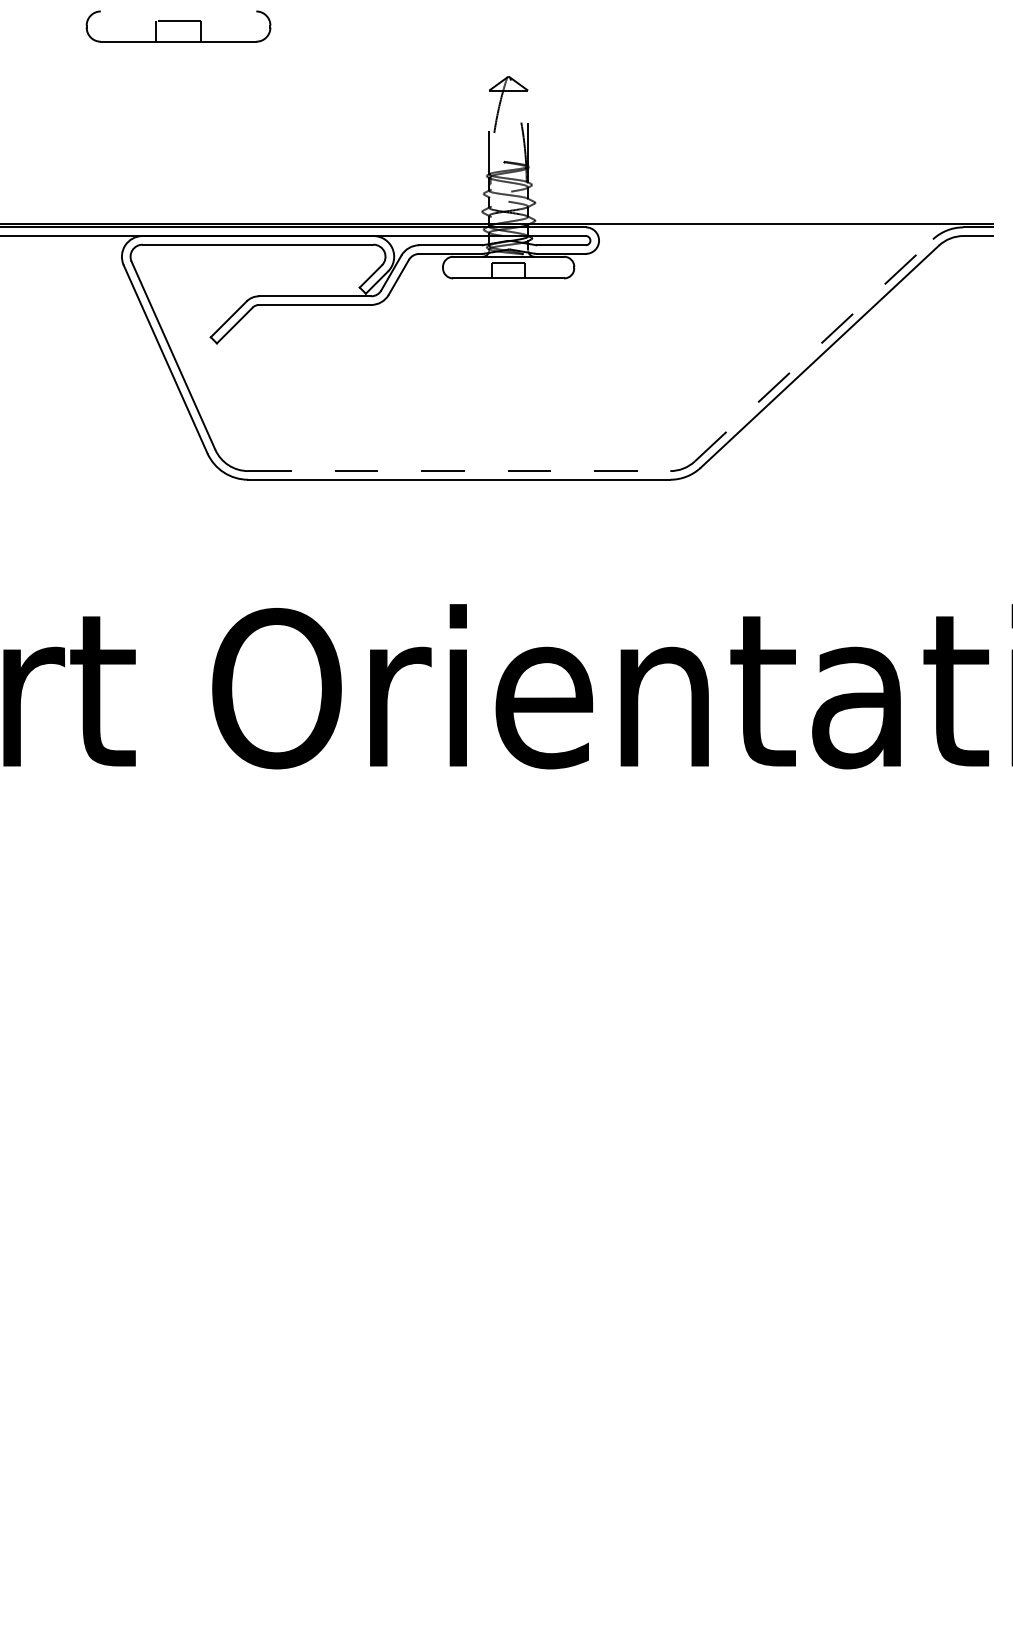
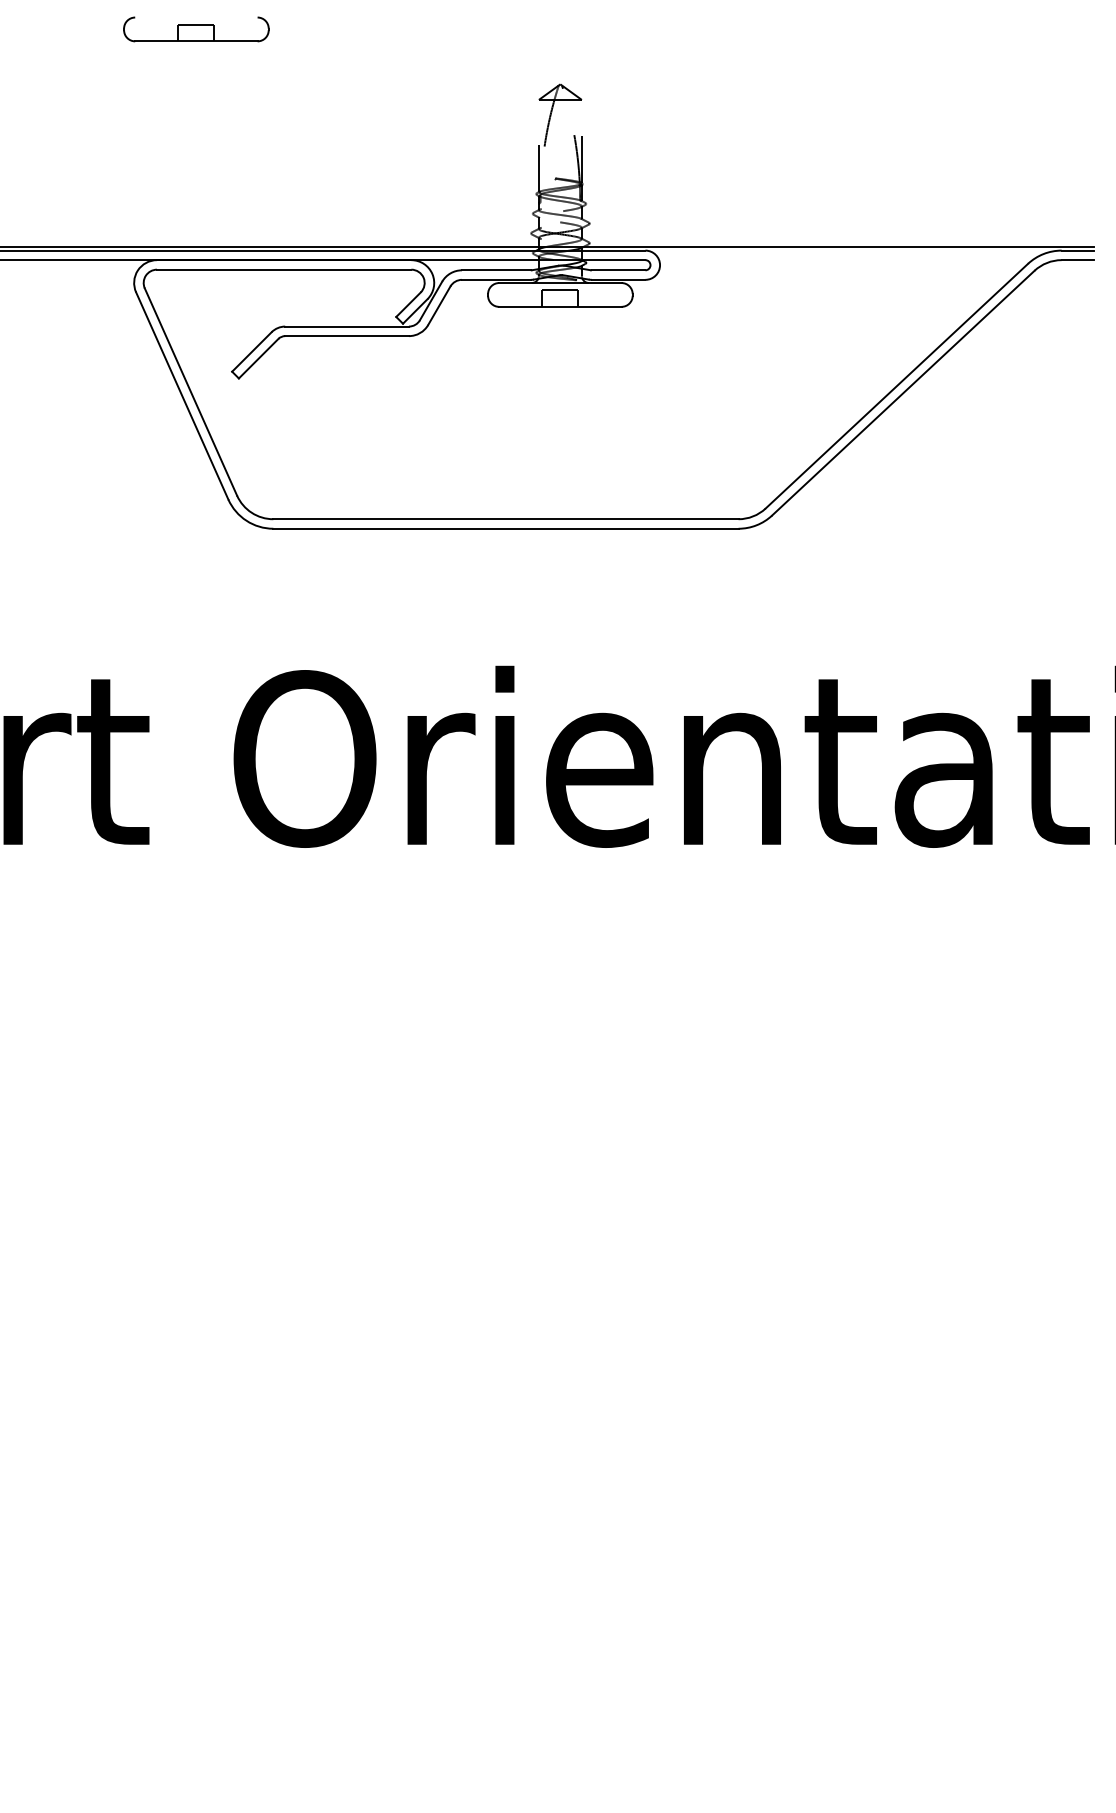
part: (177, 26) -> (195, 29), size x0.71
line: (813, 350) -> (896, 386), dashed -> solid
line: (459, 471) -> (506, 519), dashed -> solid

